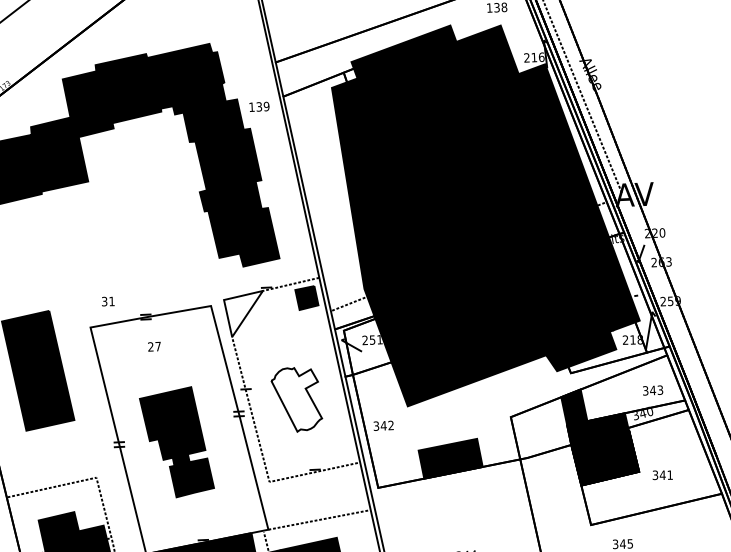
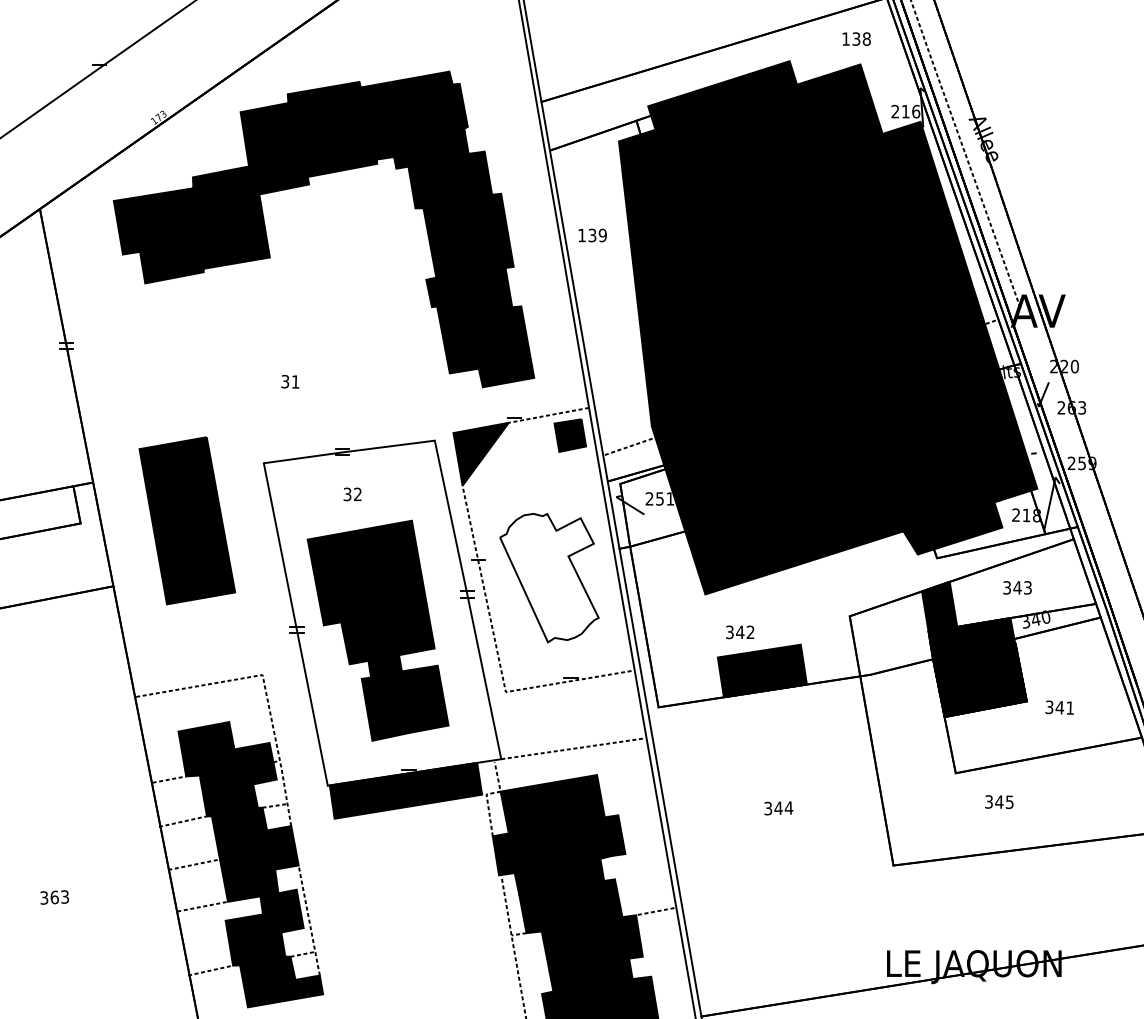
text: (259, 106) -> (592, 235), moved
text: (108, 301) -> (290, 381), moved
fill: (243, 313) -> (480, 453), added
text: (154, 346) -> (352, 494), 27 -> 32
text: (652, 390) -> (1017, 587), moved
part: (296, 400) -> (549, 578), size x1.43
text: (383, 425) -> (740, 632), moved
part: (176, 442) -> (377, 630), size x1.43

